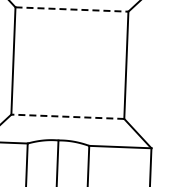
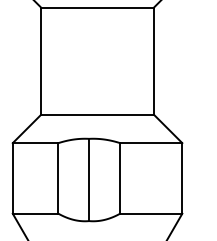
line: (71, 9) -> (97, 7), dashed -> solid
line: (67, 116) -> (97, 114), dashed -> solid

